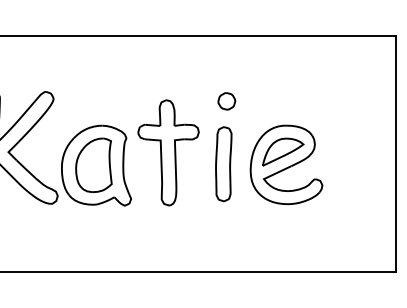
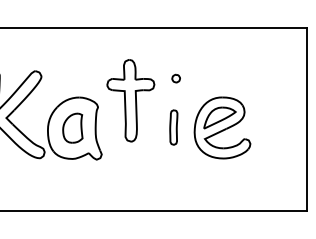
part: (226, 101) -> (175, 78), size x0.6
part: (168, 152) -> (130, 100), moved
part: (93, 164) -> (72, 127), size x0.7
part: (223, 164) -> (173, 127), size x0.6

